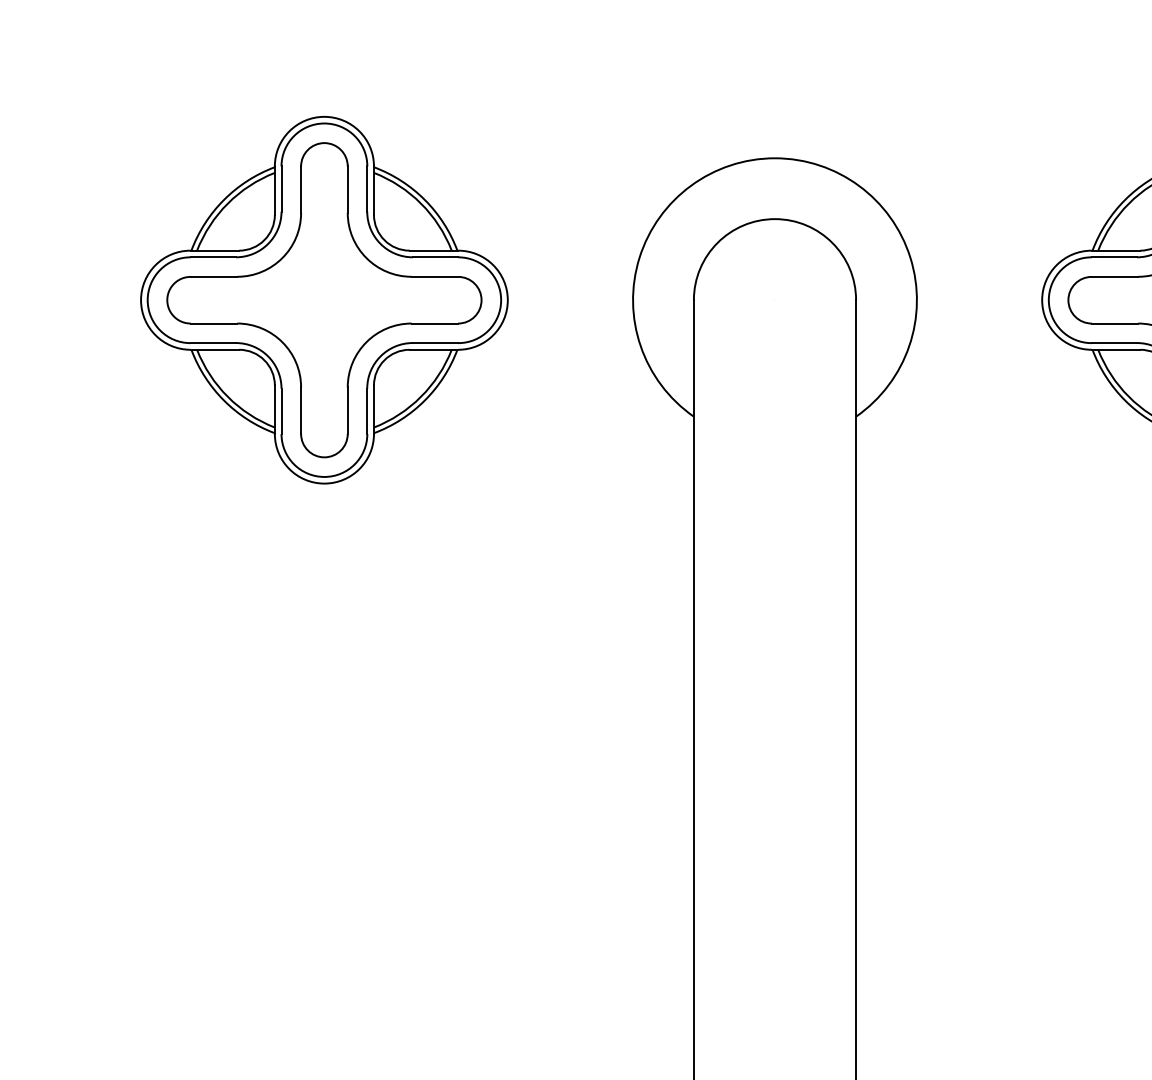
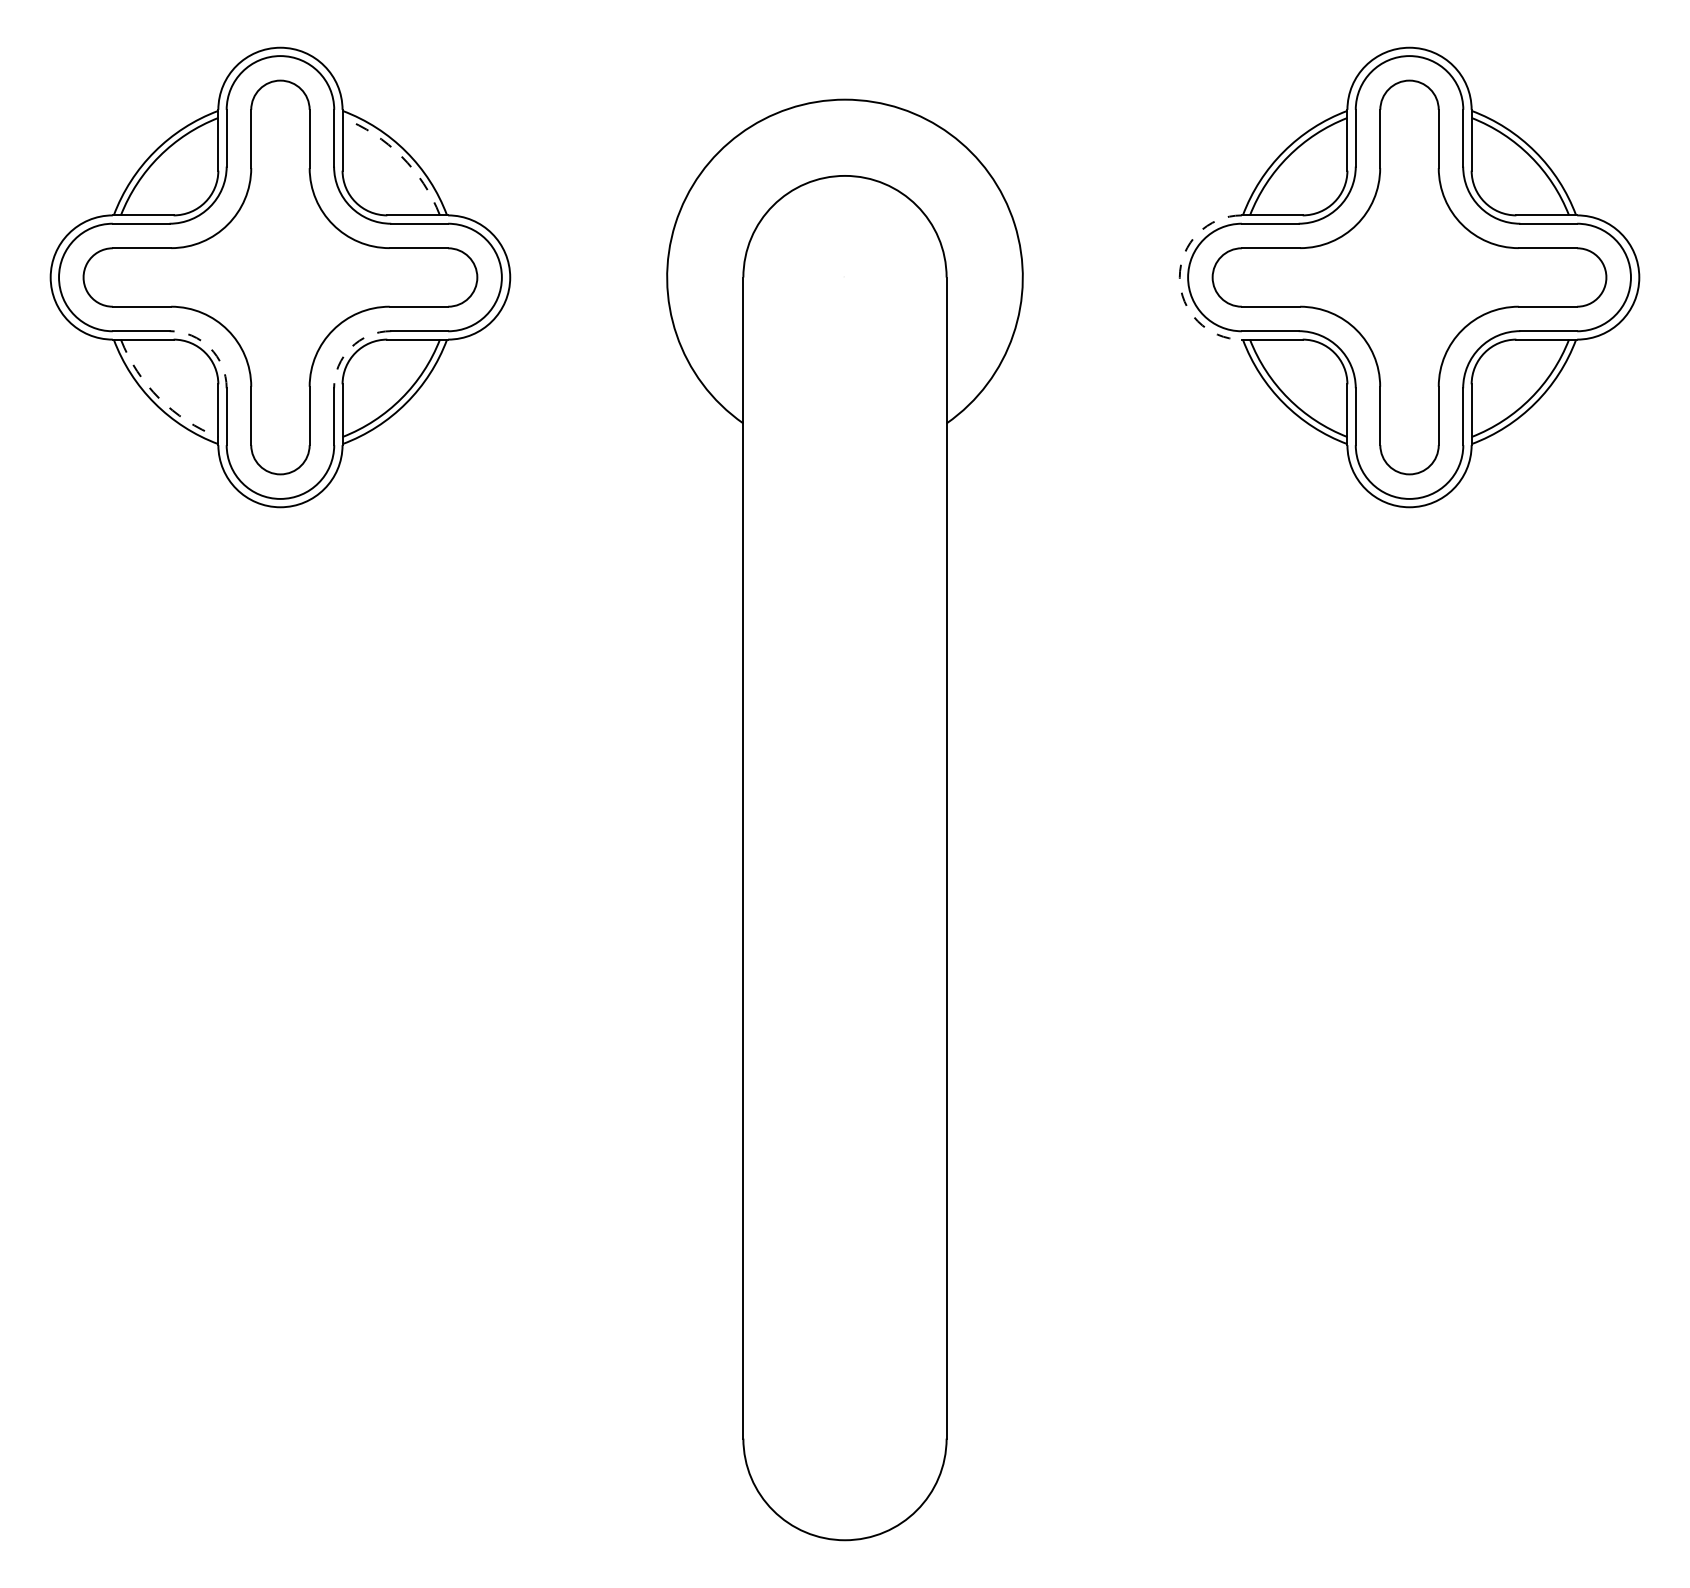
arc: (421, 203) -> (401, 156), solid -> dashed
arc: (1041, 300) -> (1179, 277), solid -> dashed
arc: (267, 356) -> (209, 347), solid -> dashed
arc: (380, 356) -> (350, 347), solid -> dashed
arc: (227, 396) -> (159, 398), solid -> dashed

